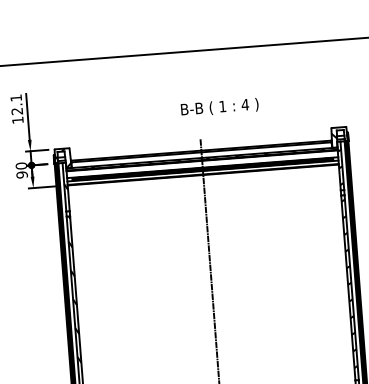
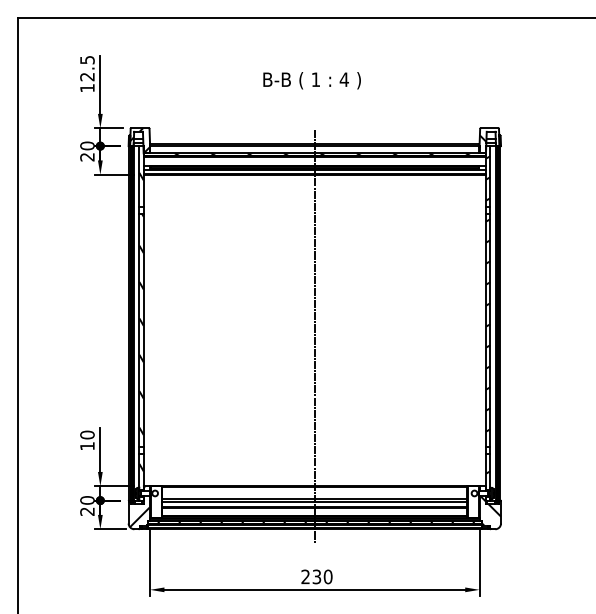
text: (16, 98) -> (87, 60), 12.1 -> 12.5
text: (219, 107) -> (311, 80), moved
text: (22, 174) -> (87, 156), 90 -> 20

